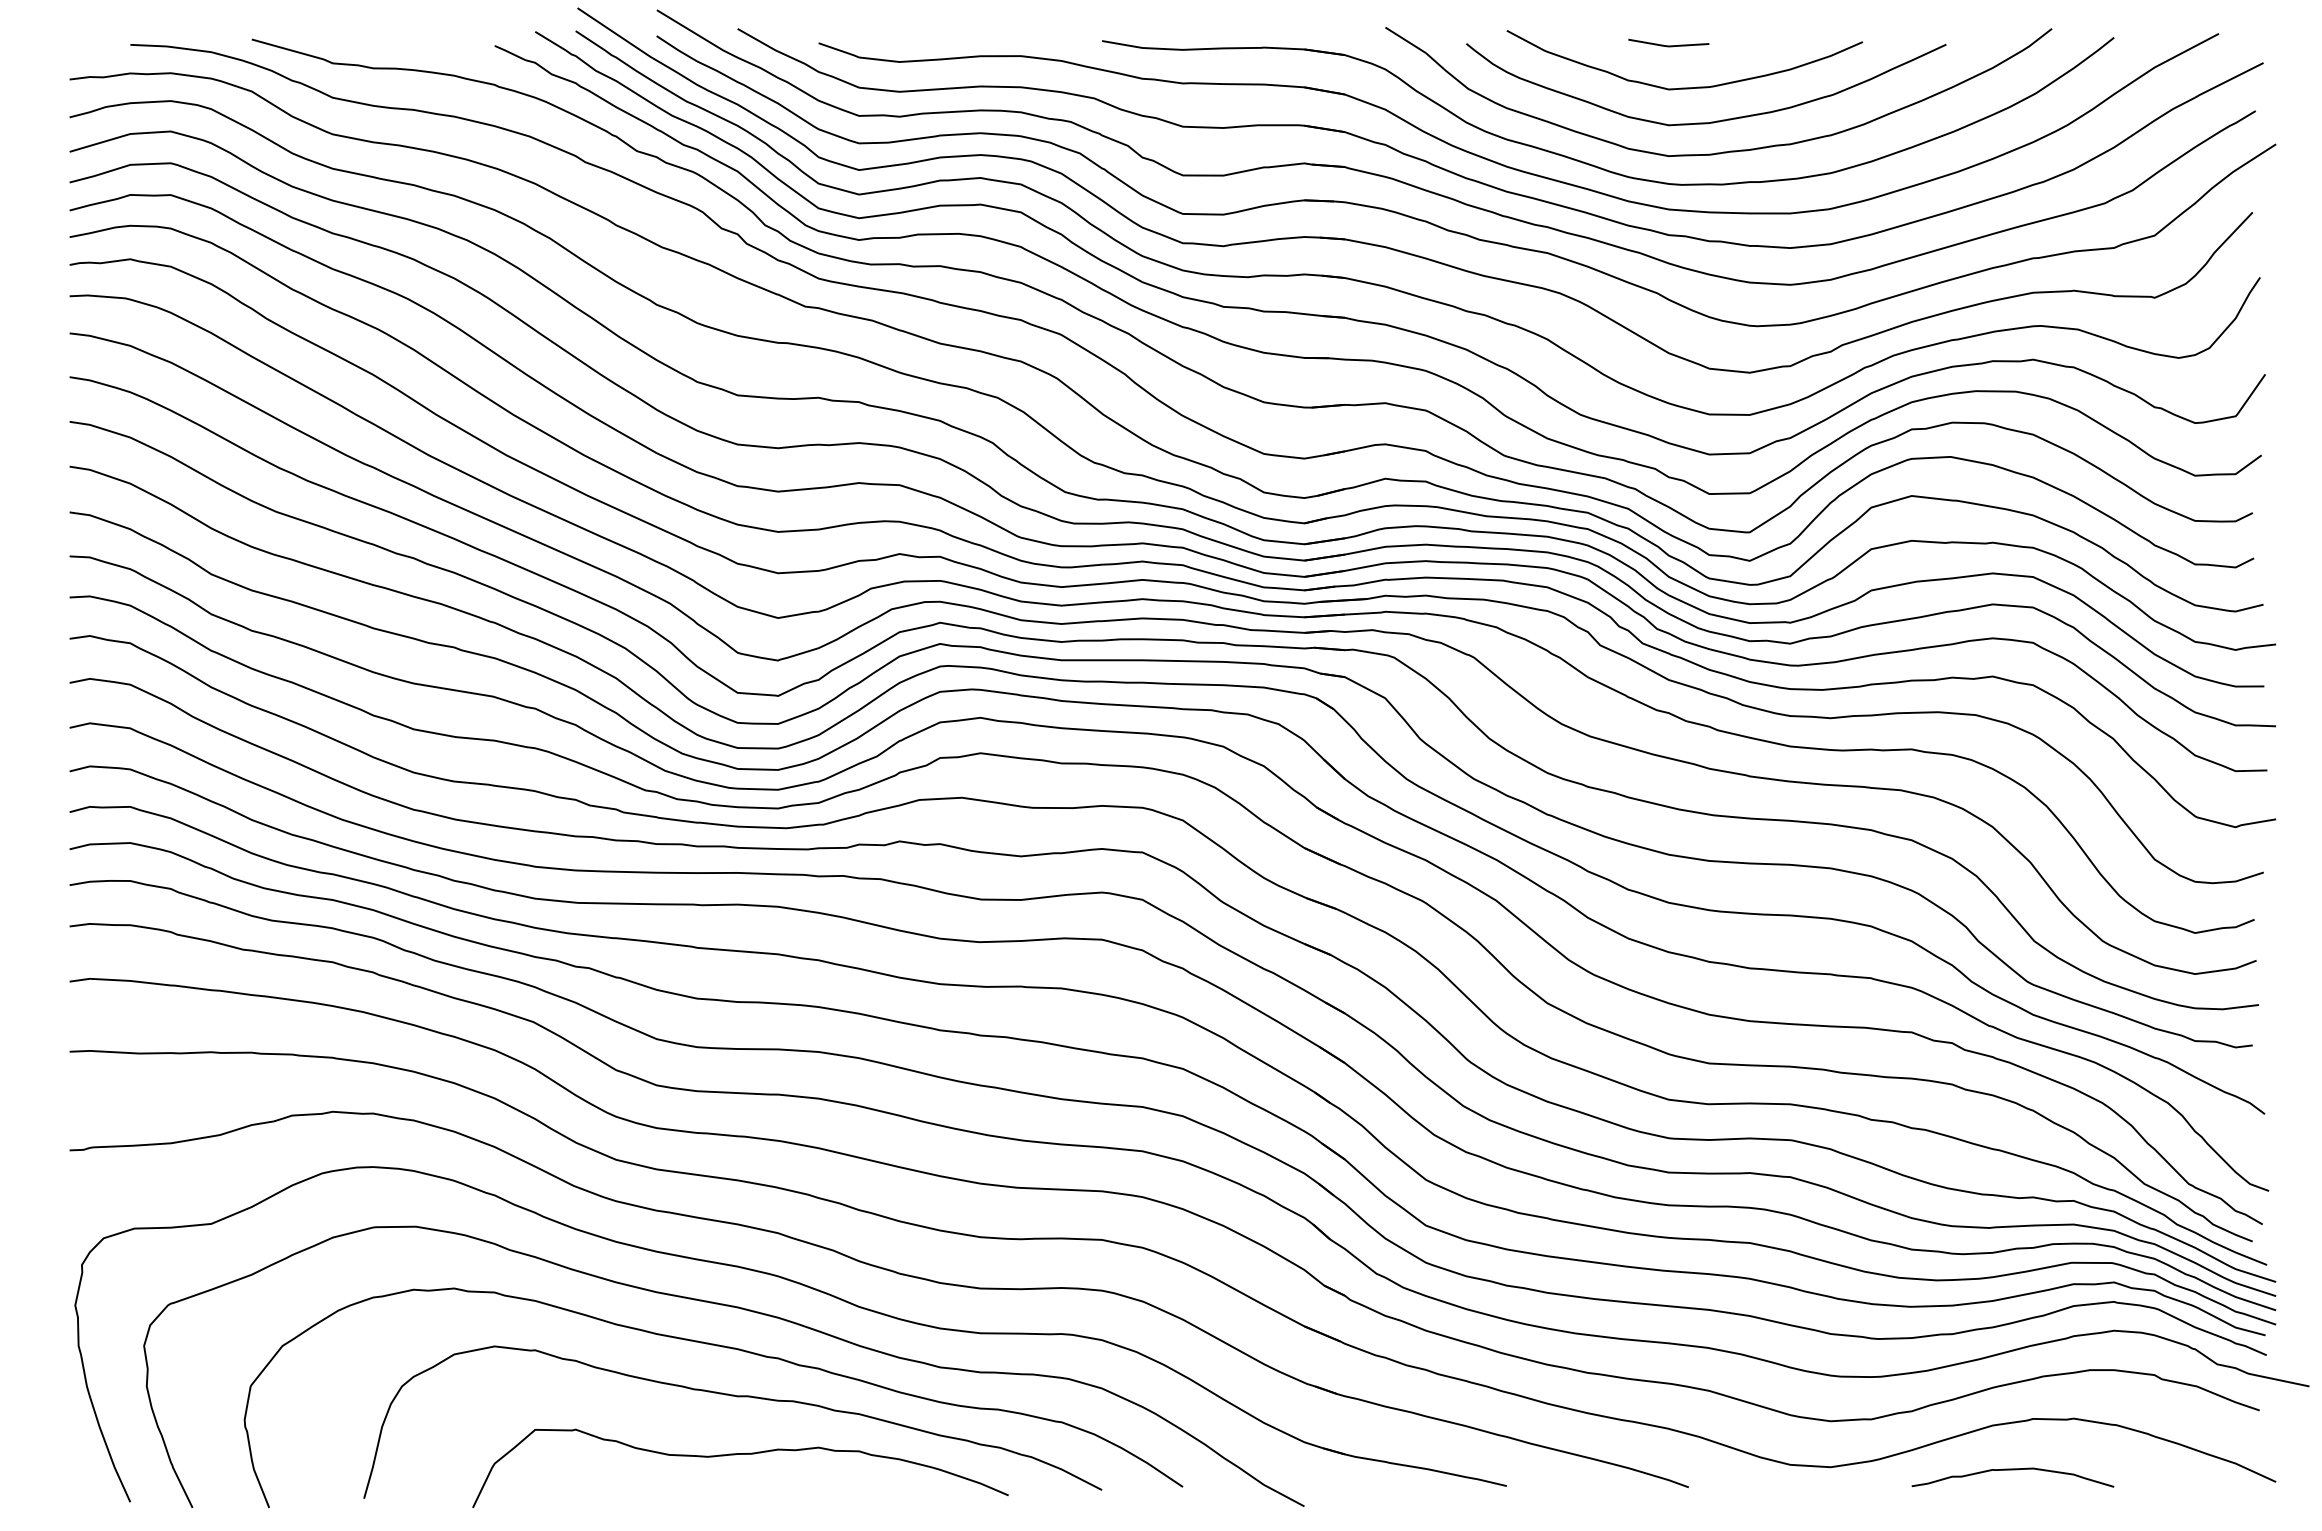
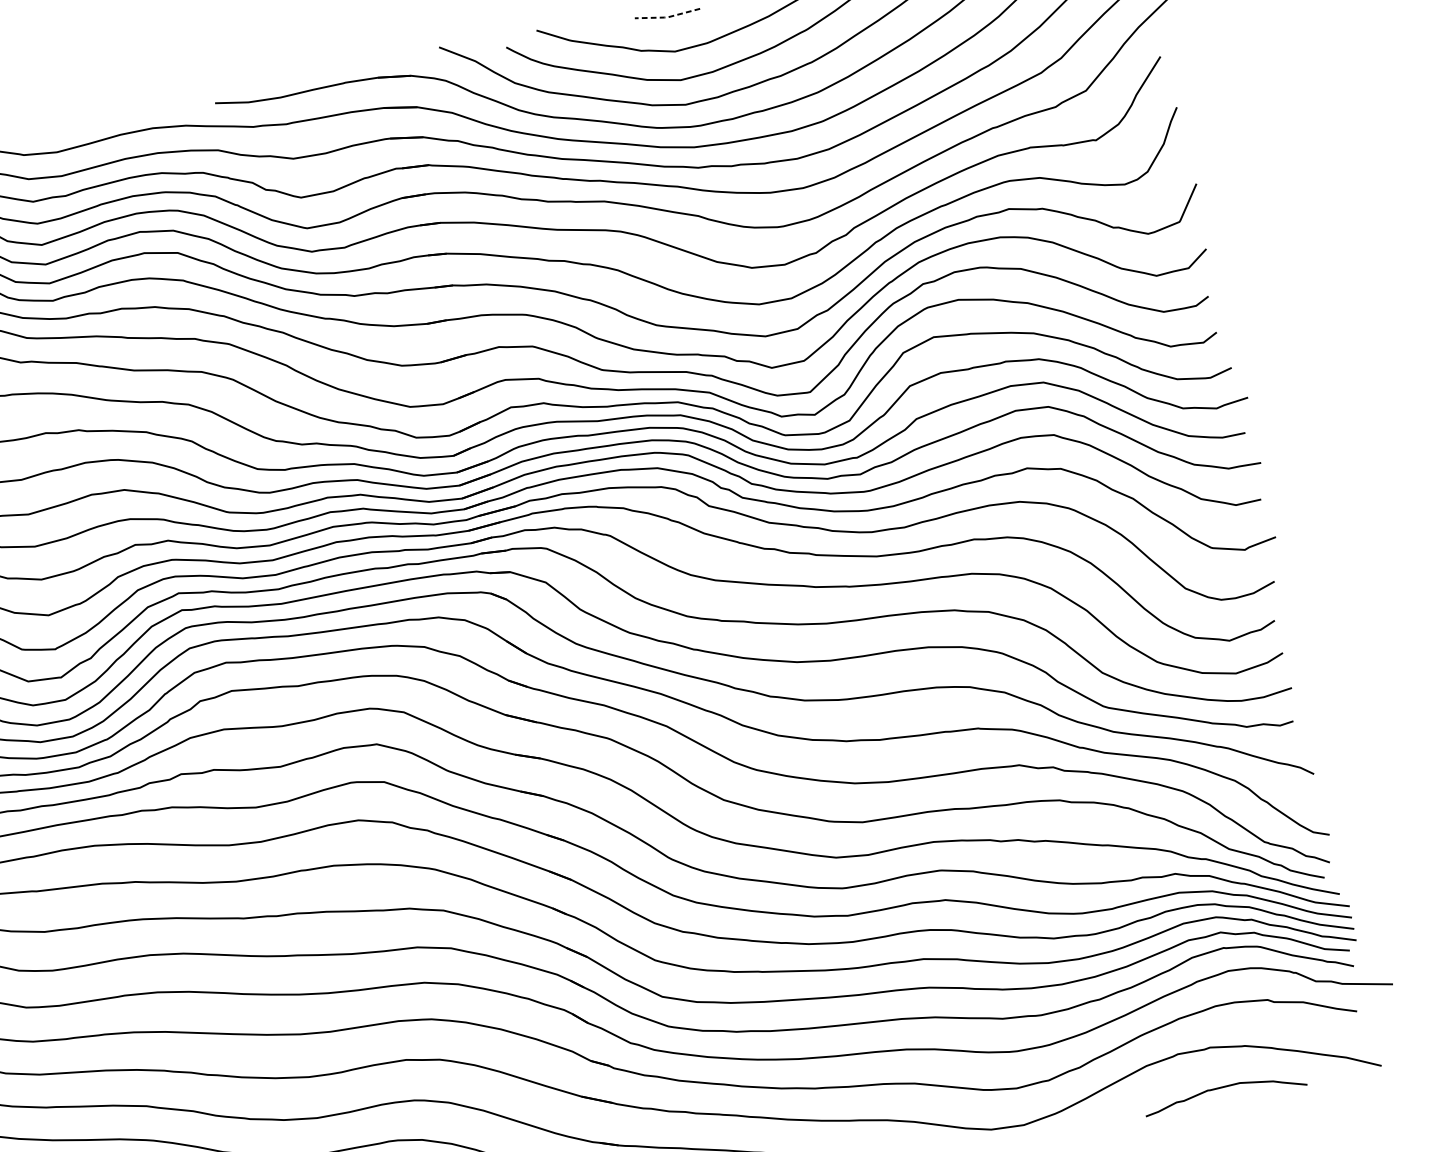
line: (1667, 46) -> (667, 17), solid -> dashed
curve: (2012, 1470) -> (1223, 1087), moved

